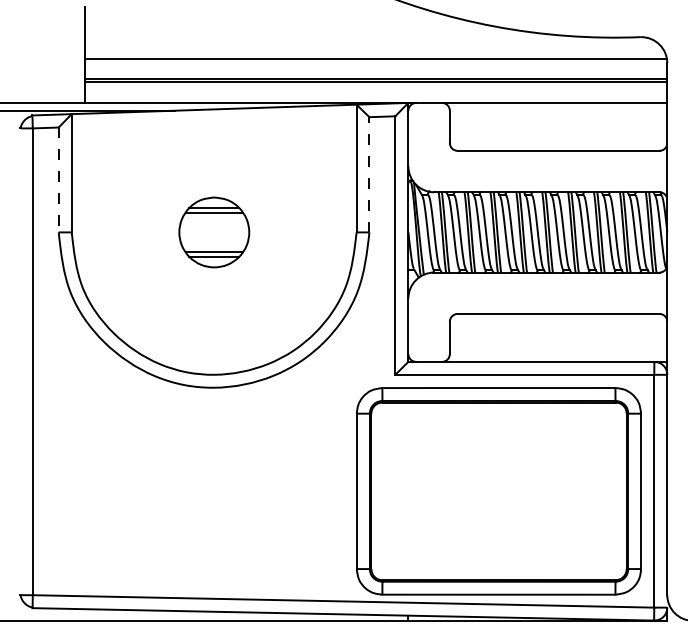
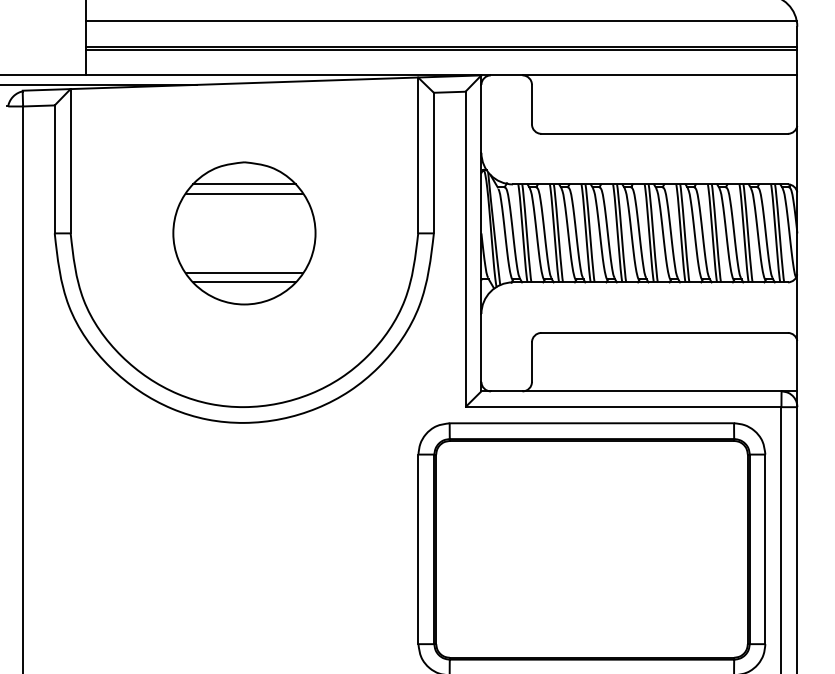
line: (369, 174) -> (433, 162), dashed -> solid
line: (58, 180) -> (54, 170), dashed -> solid
part: (214, 232) -> (244, 233), size x1.67

